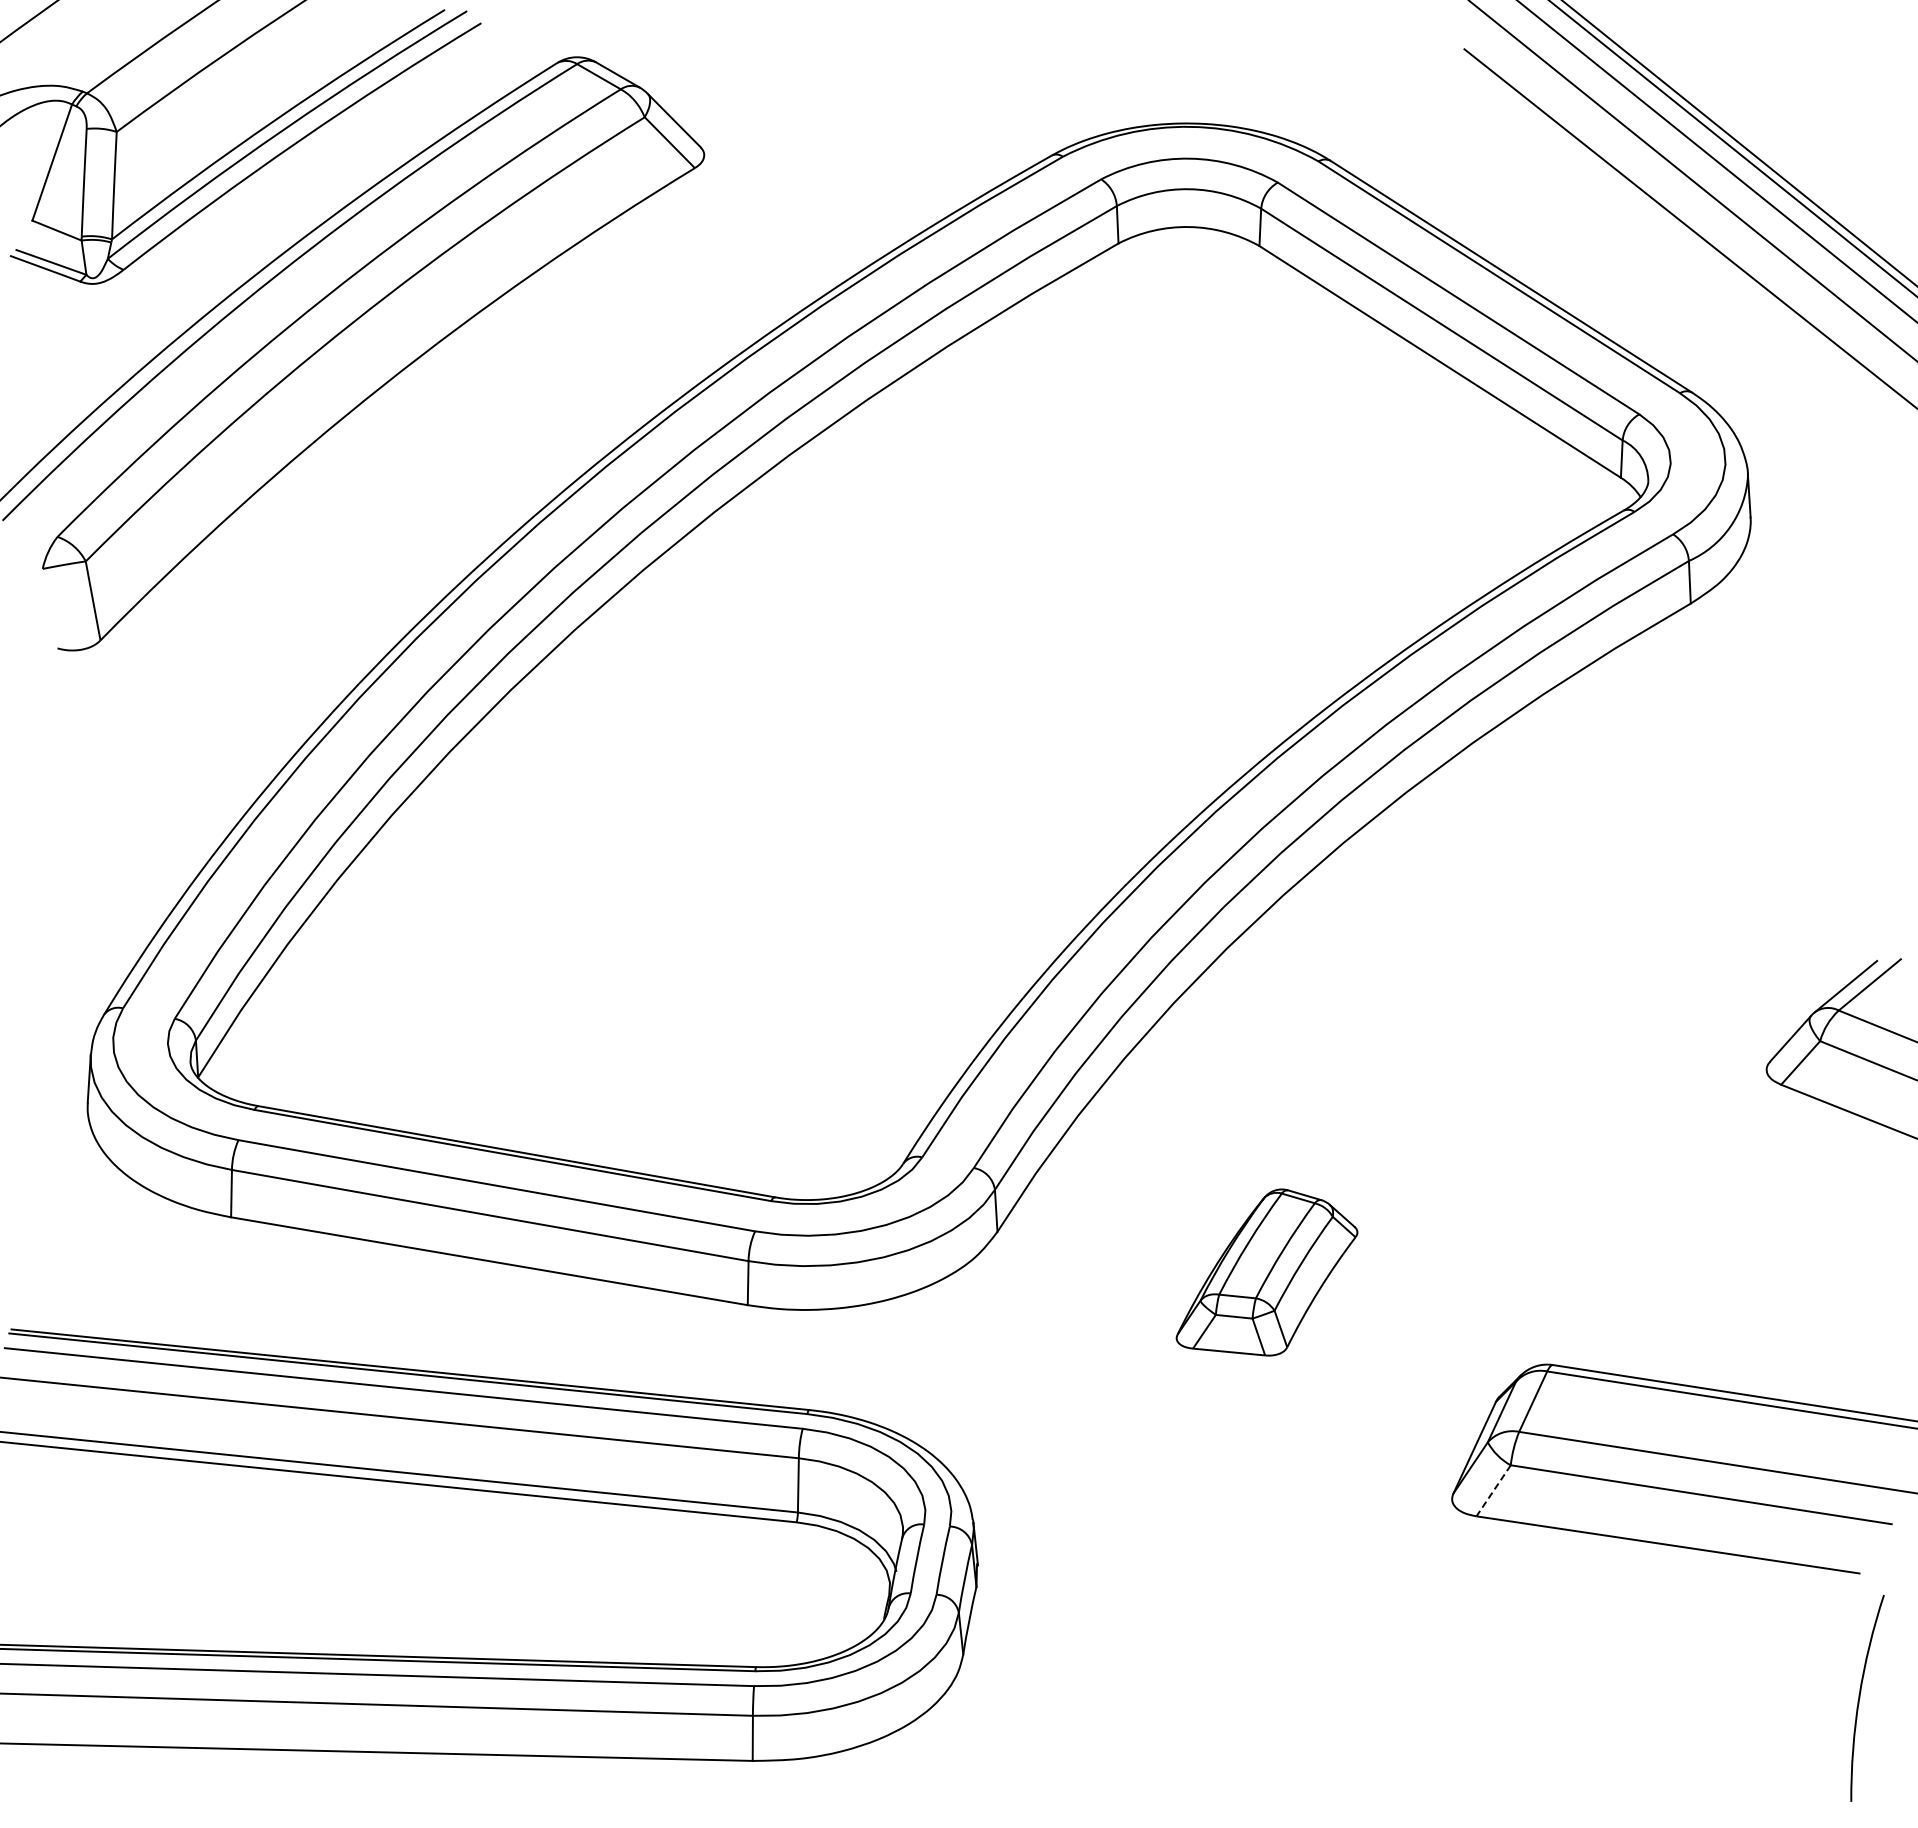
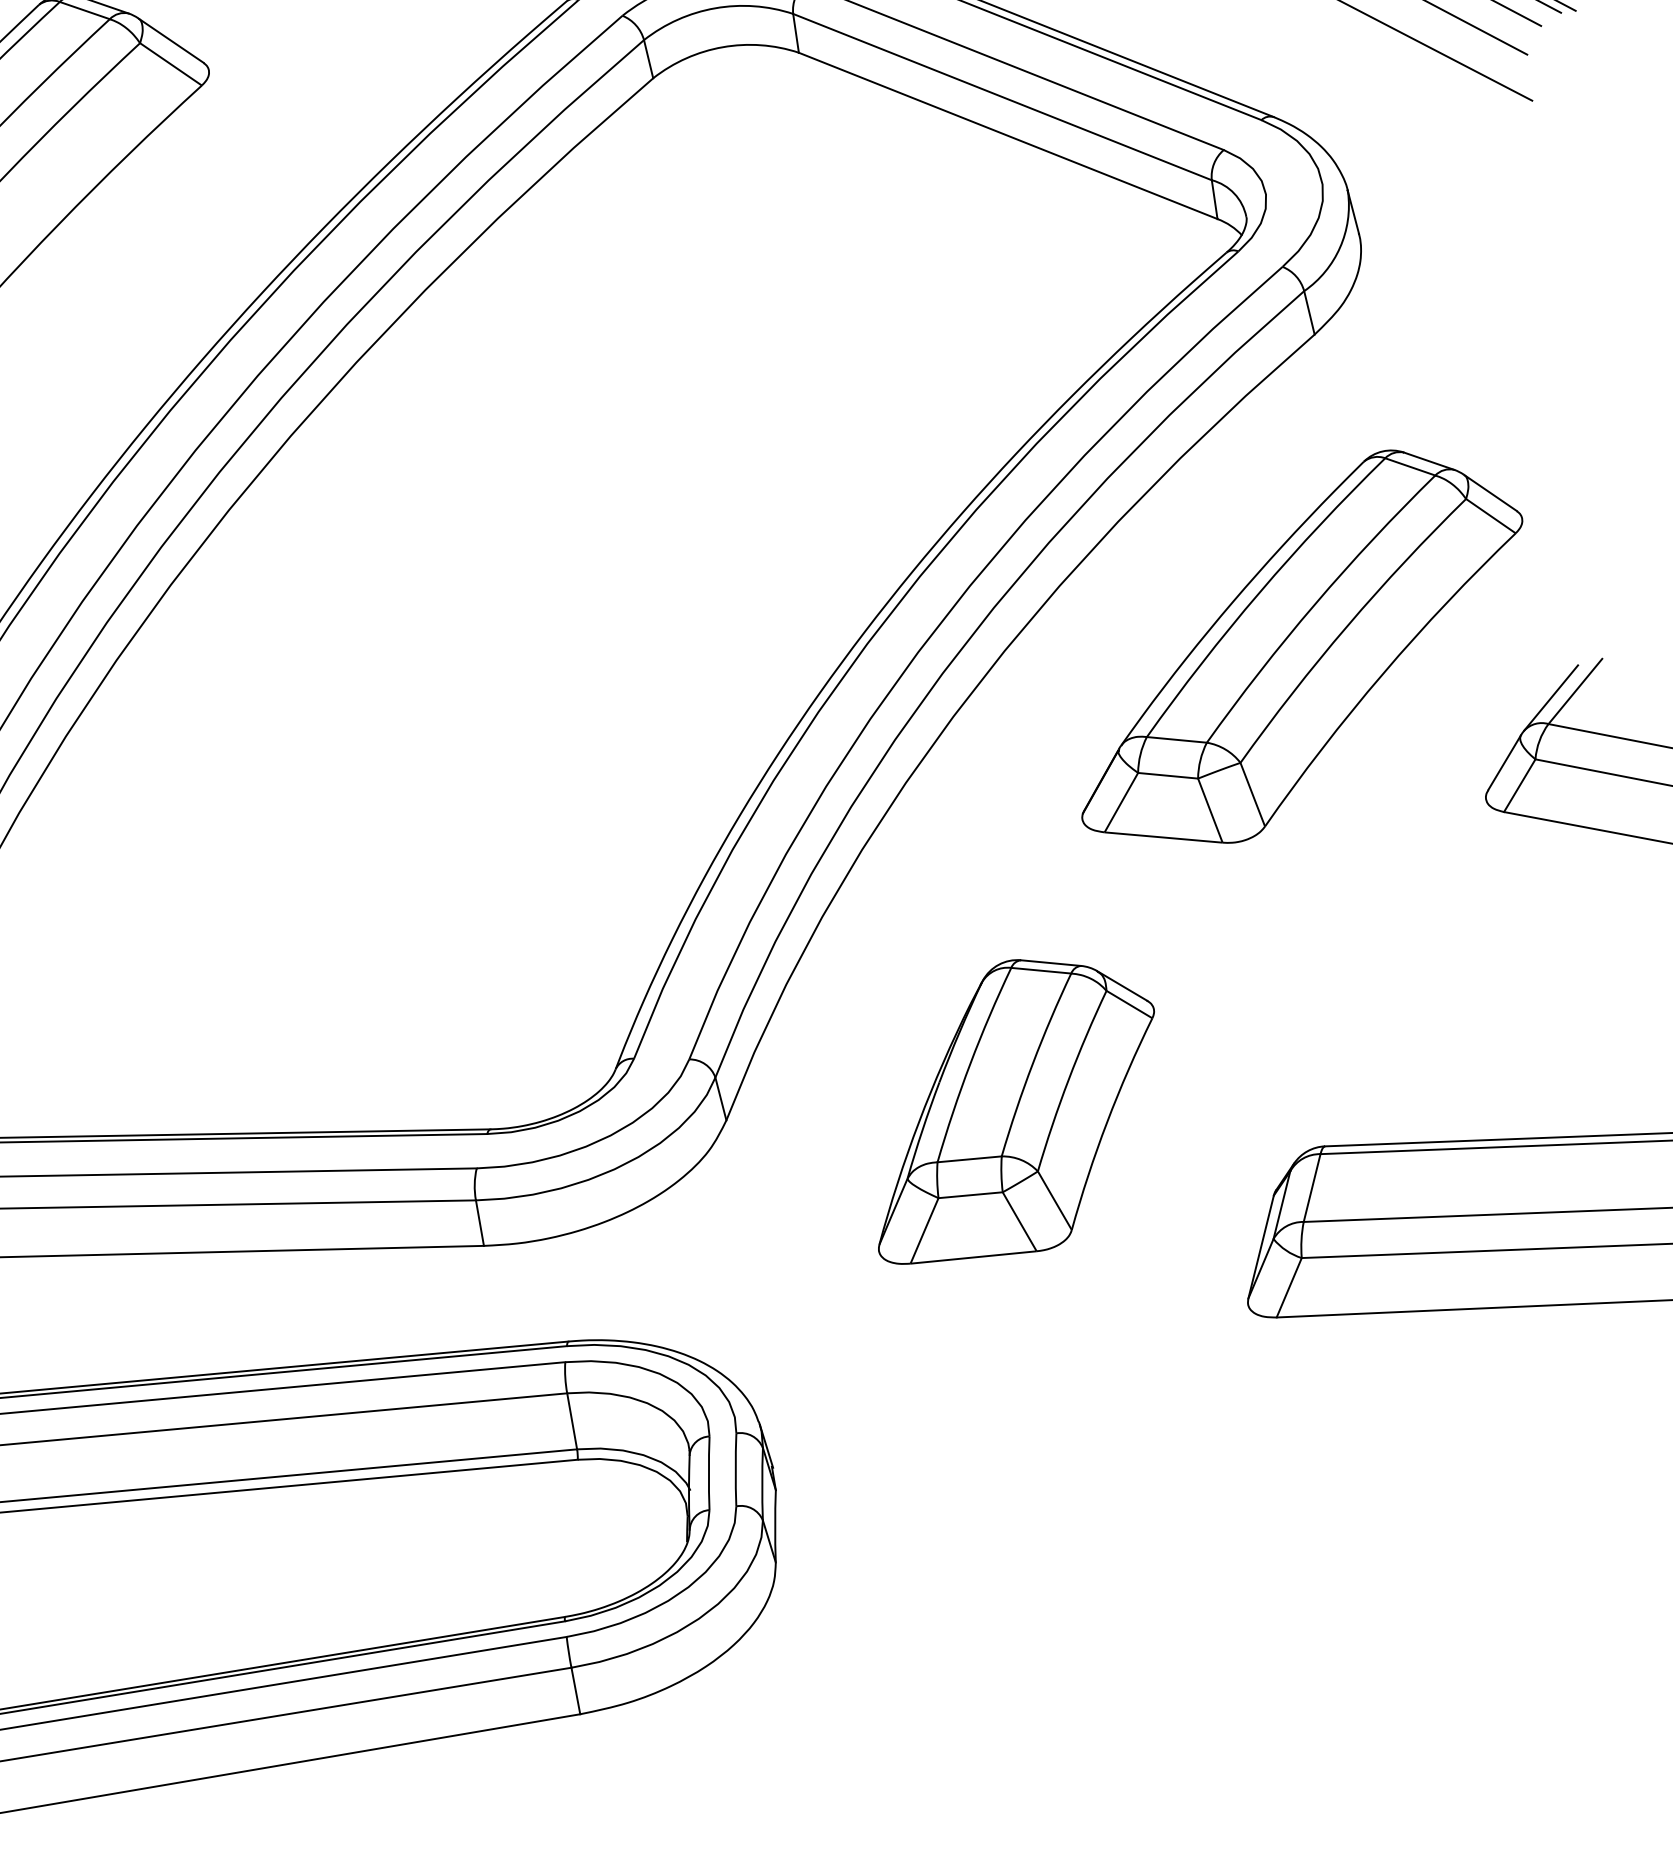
part: (1618, 894) -> (1298, 648), added
part: (1266, 1272) -> (1011, 1108), size x1.67
line: (1493, 1490) -> (1289, 1287), dashed -> solid

